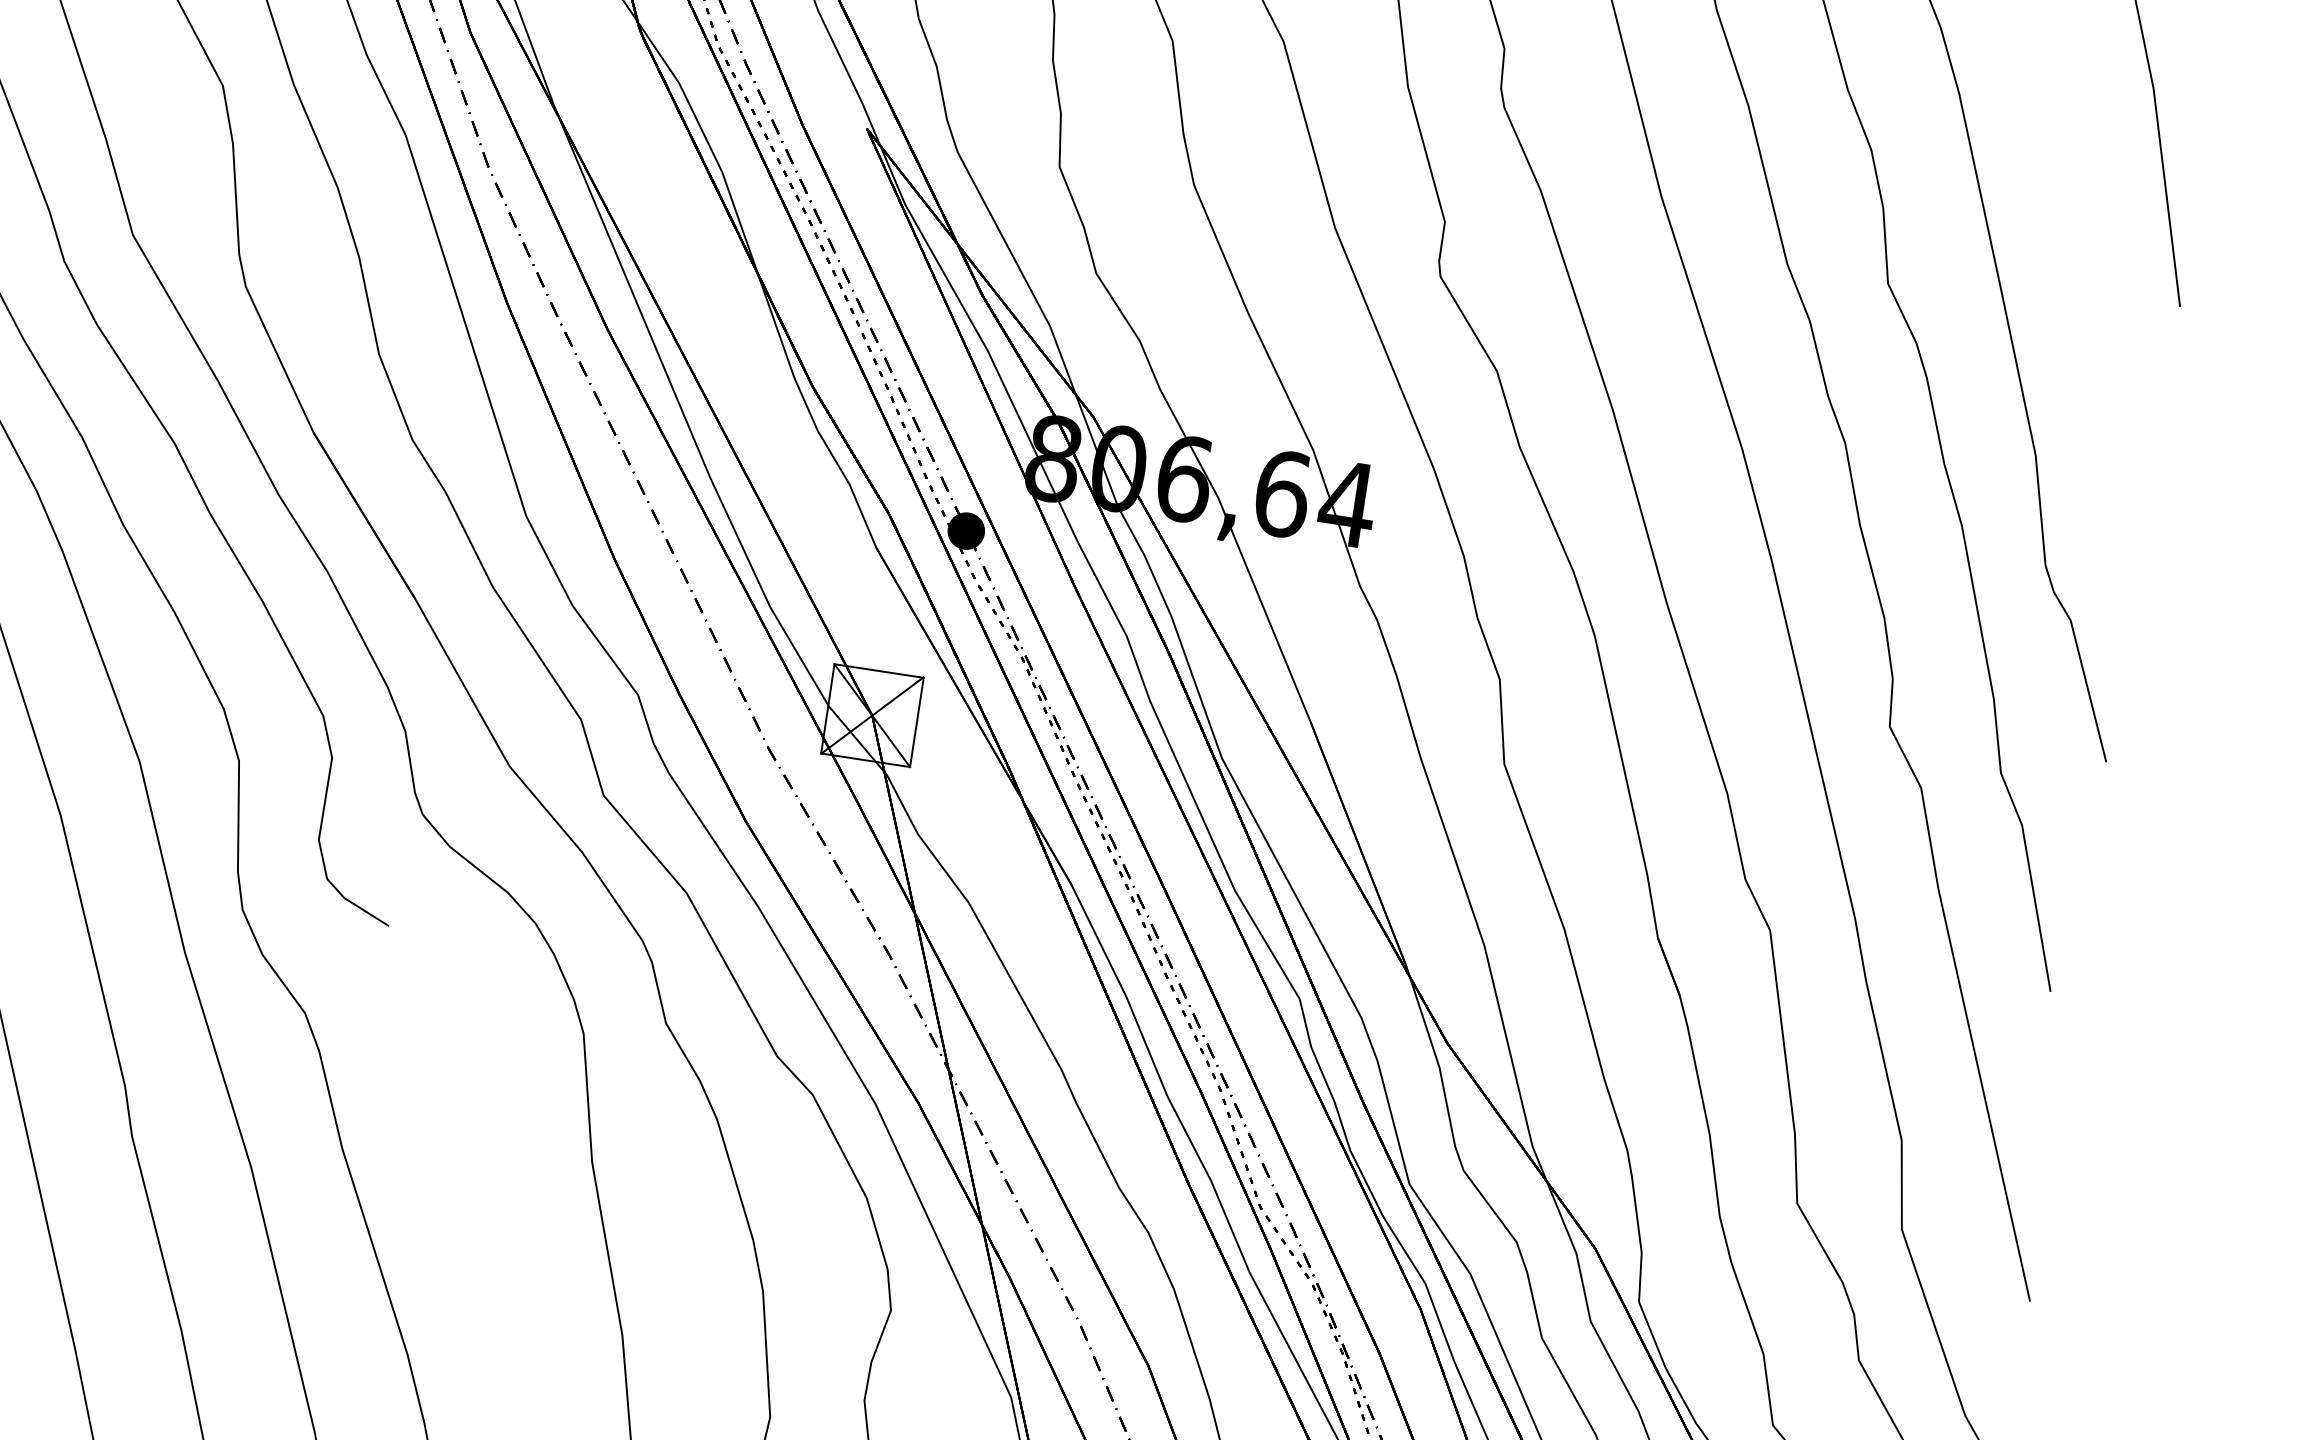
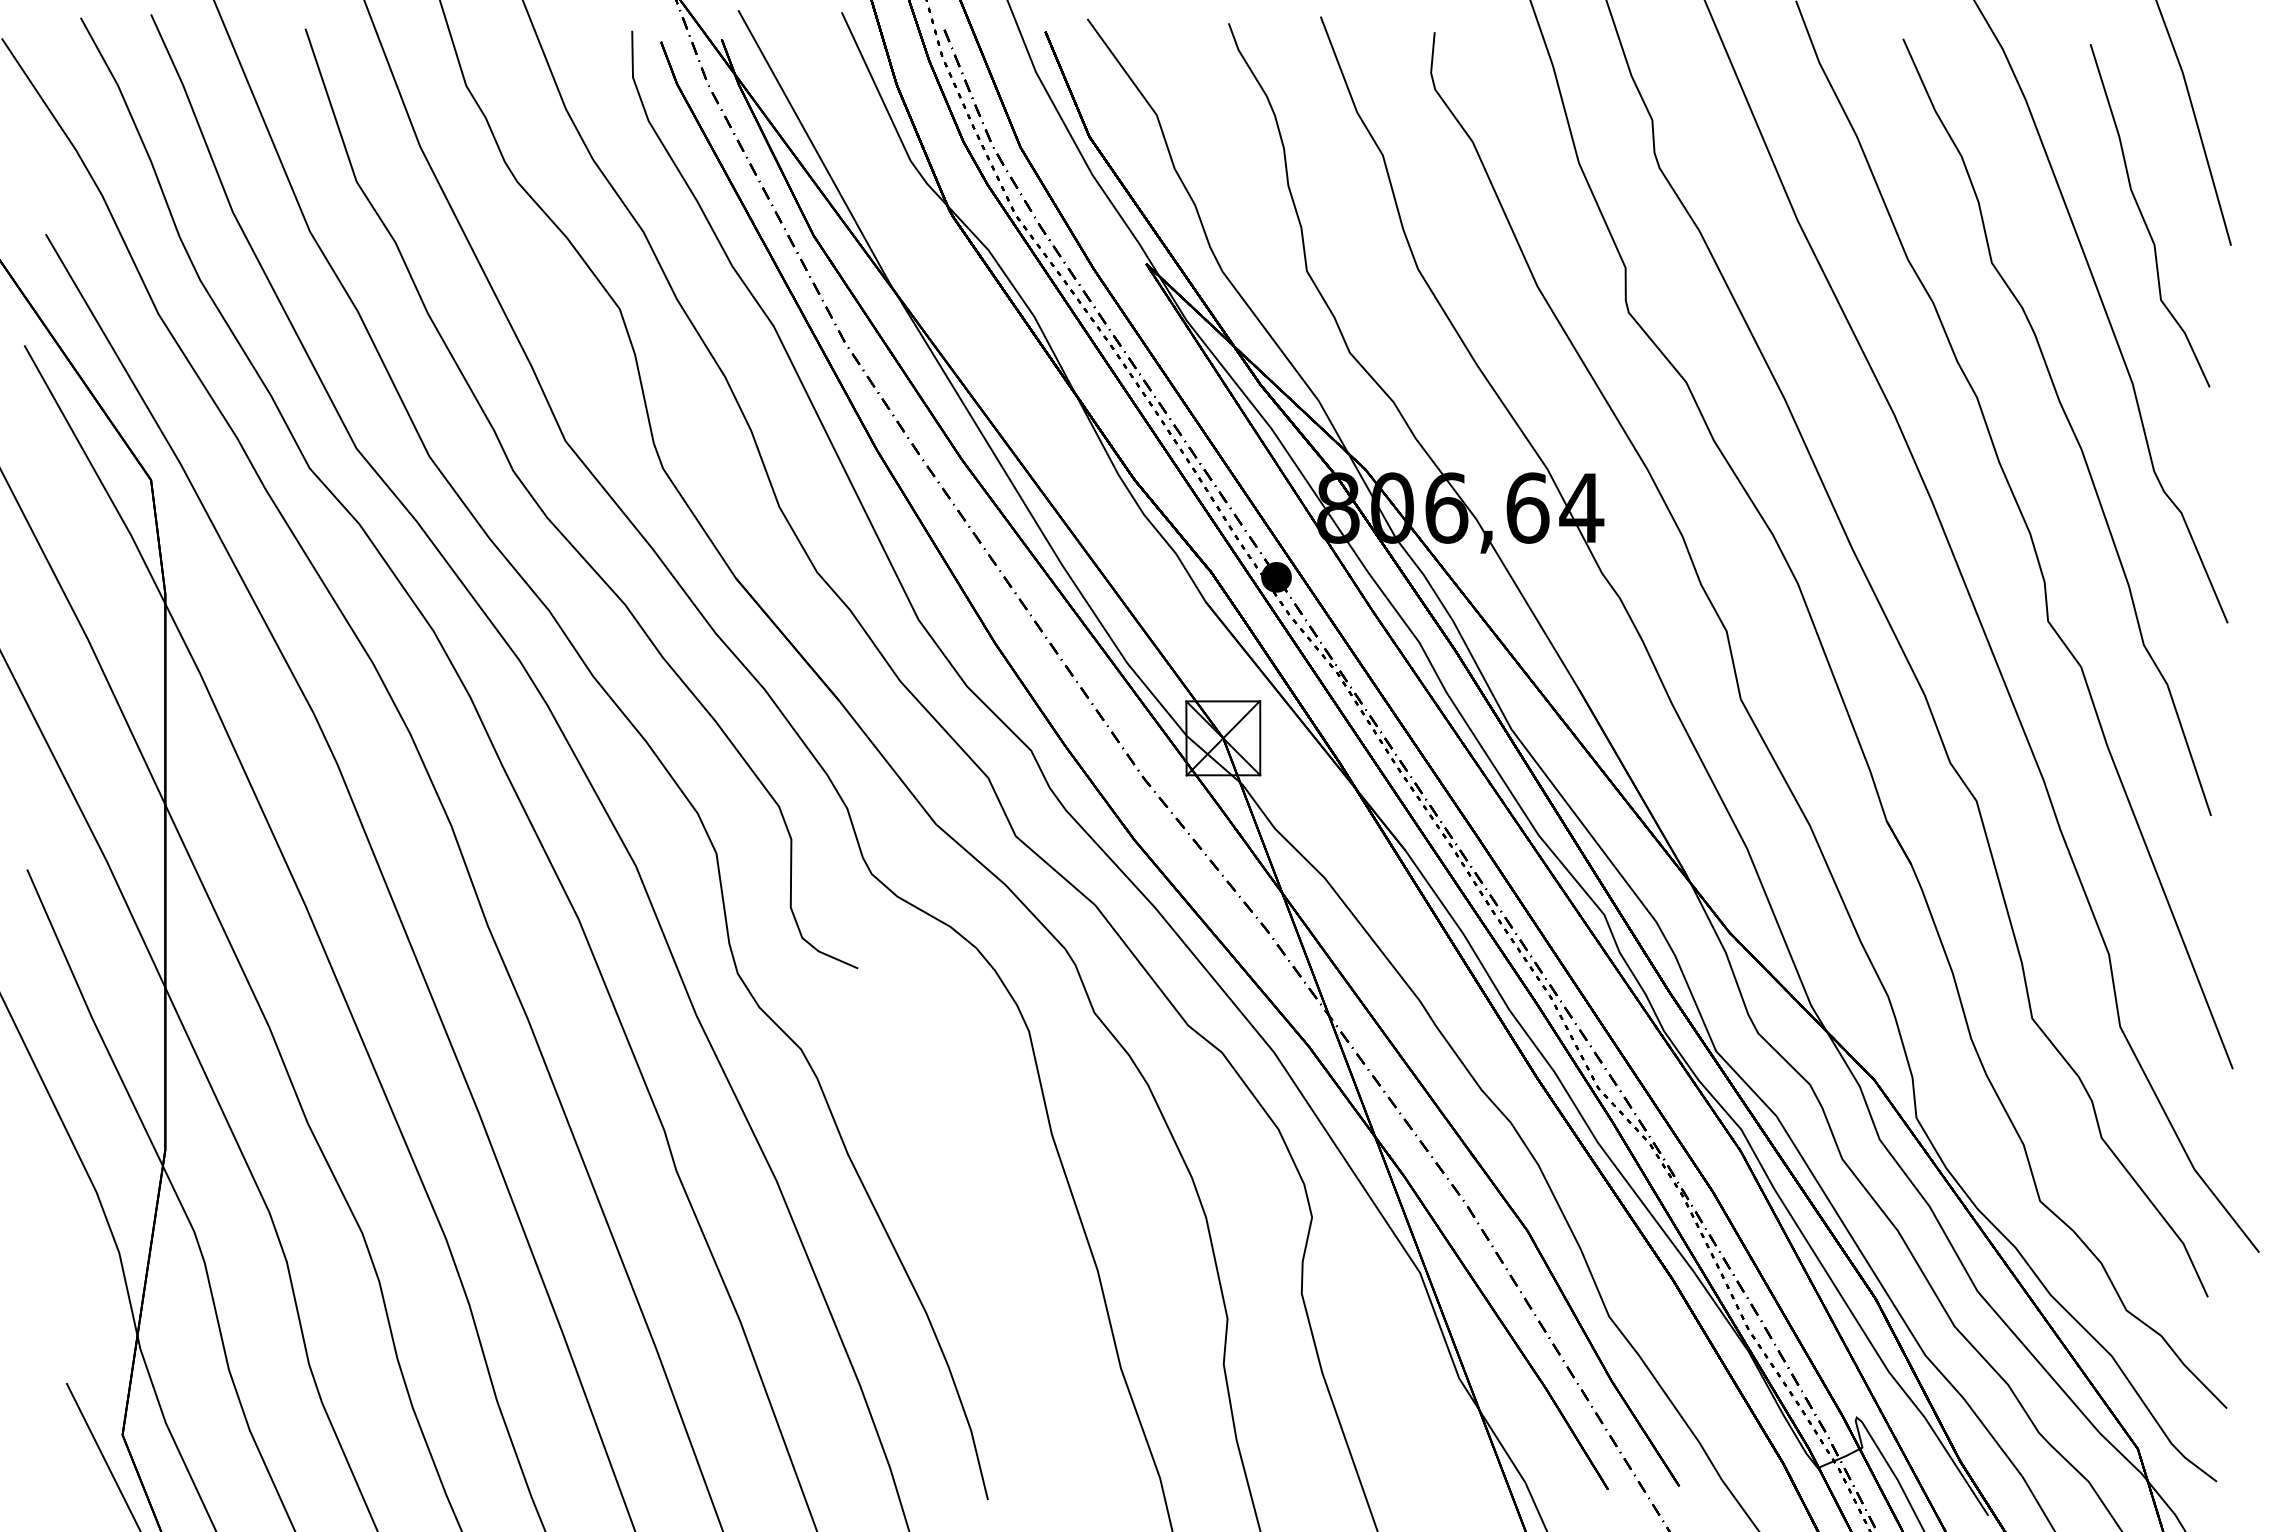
curve: (2080, 258) -> (2144, 218), added

